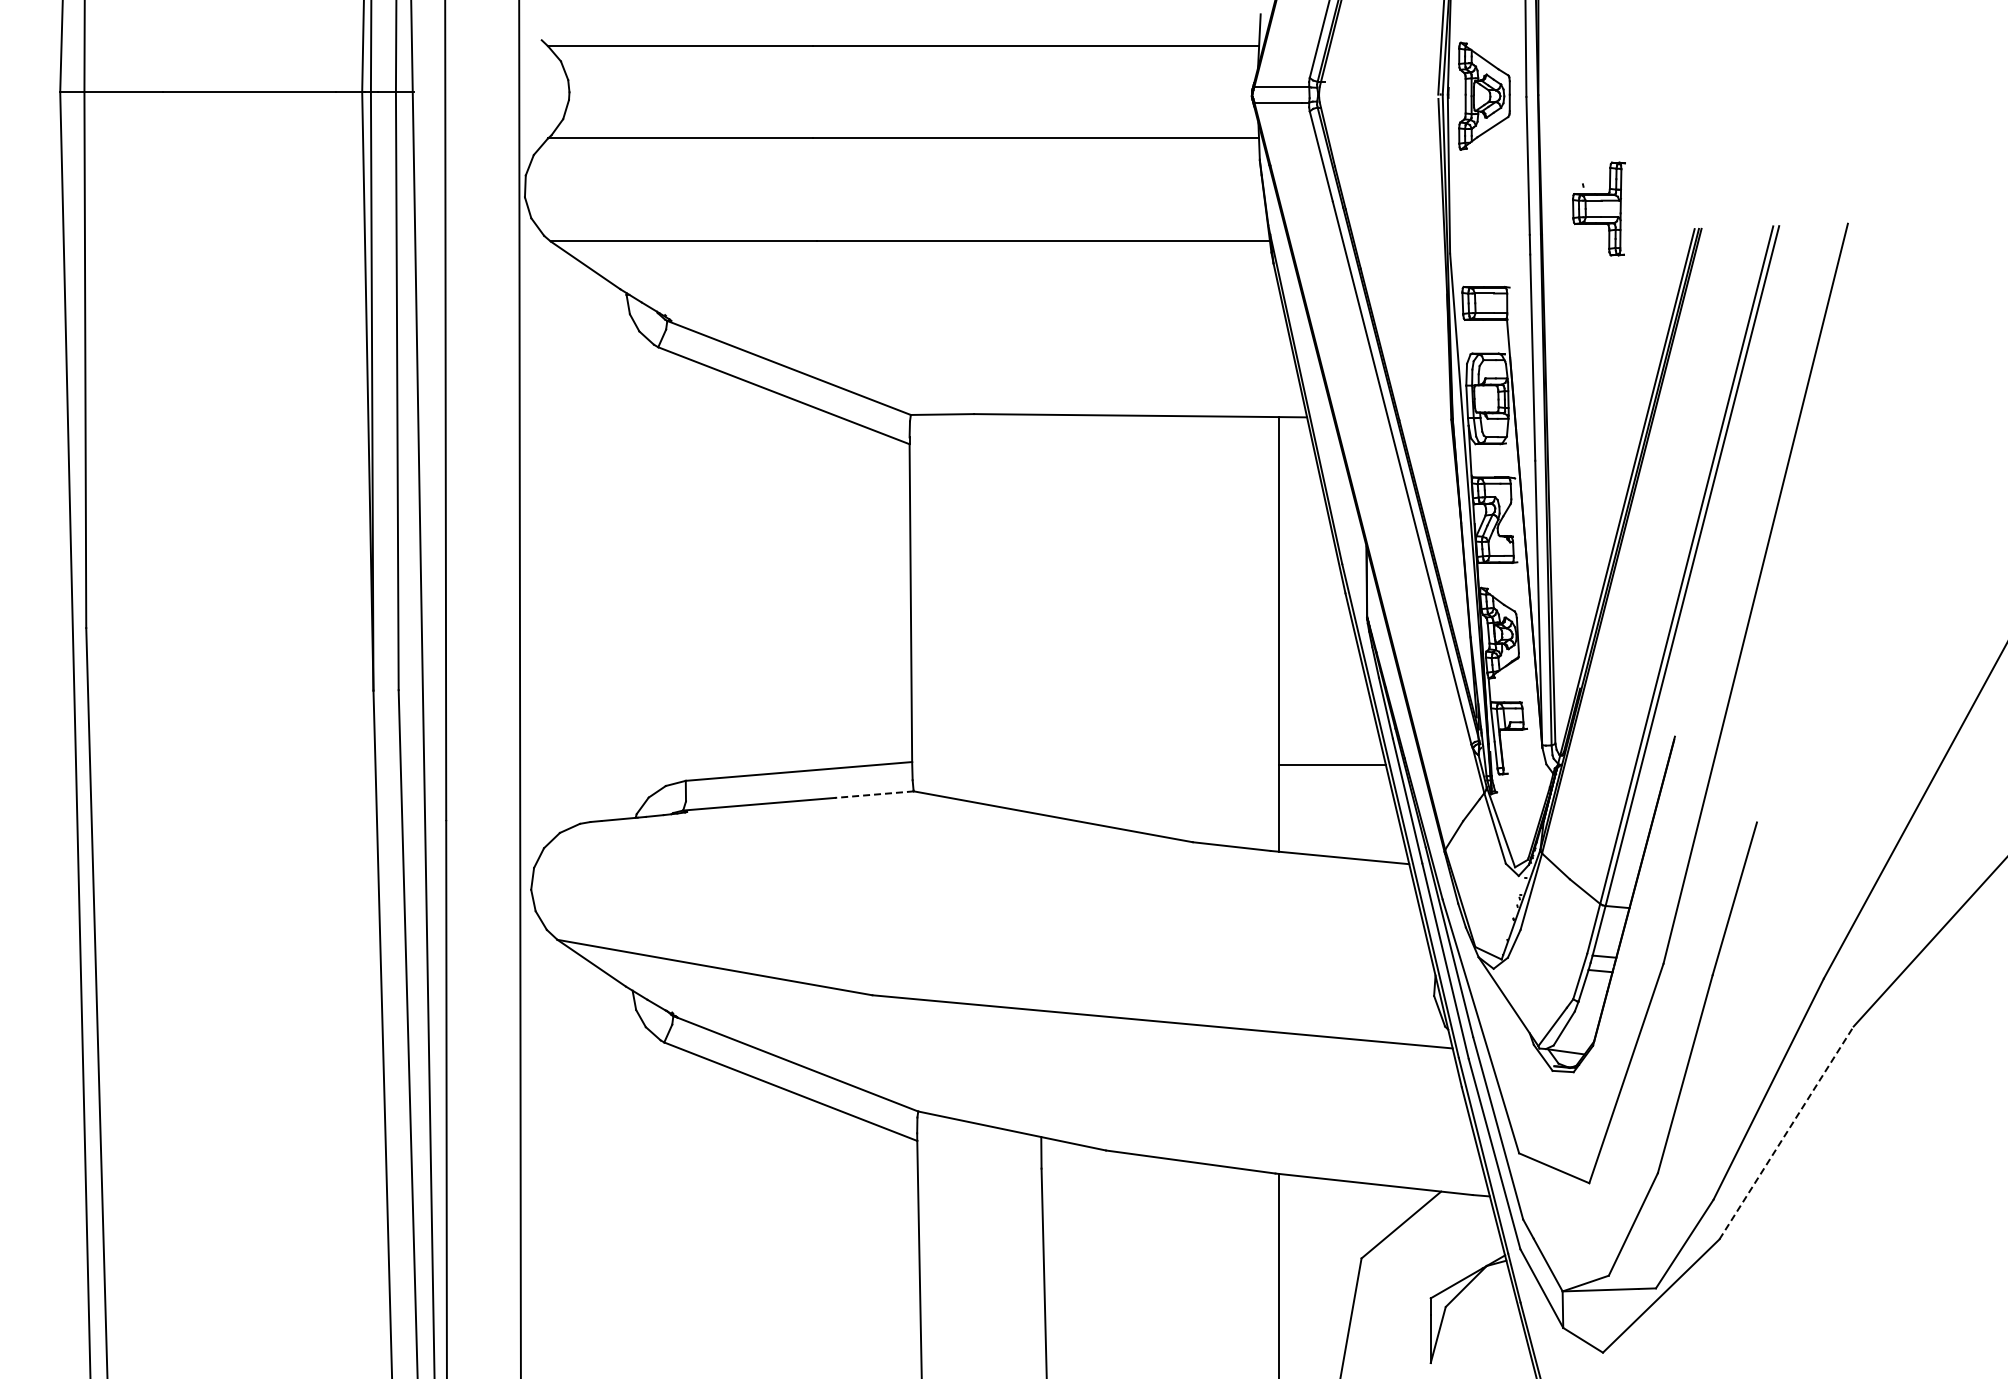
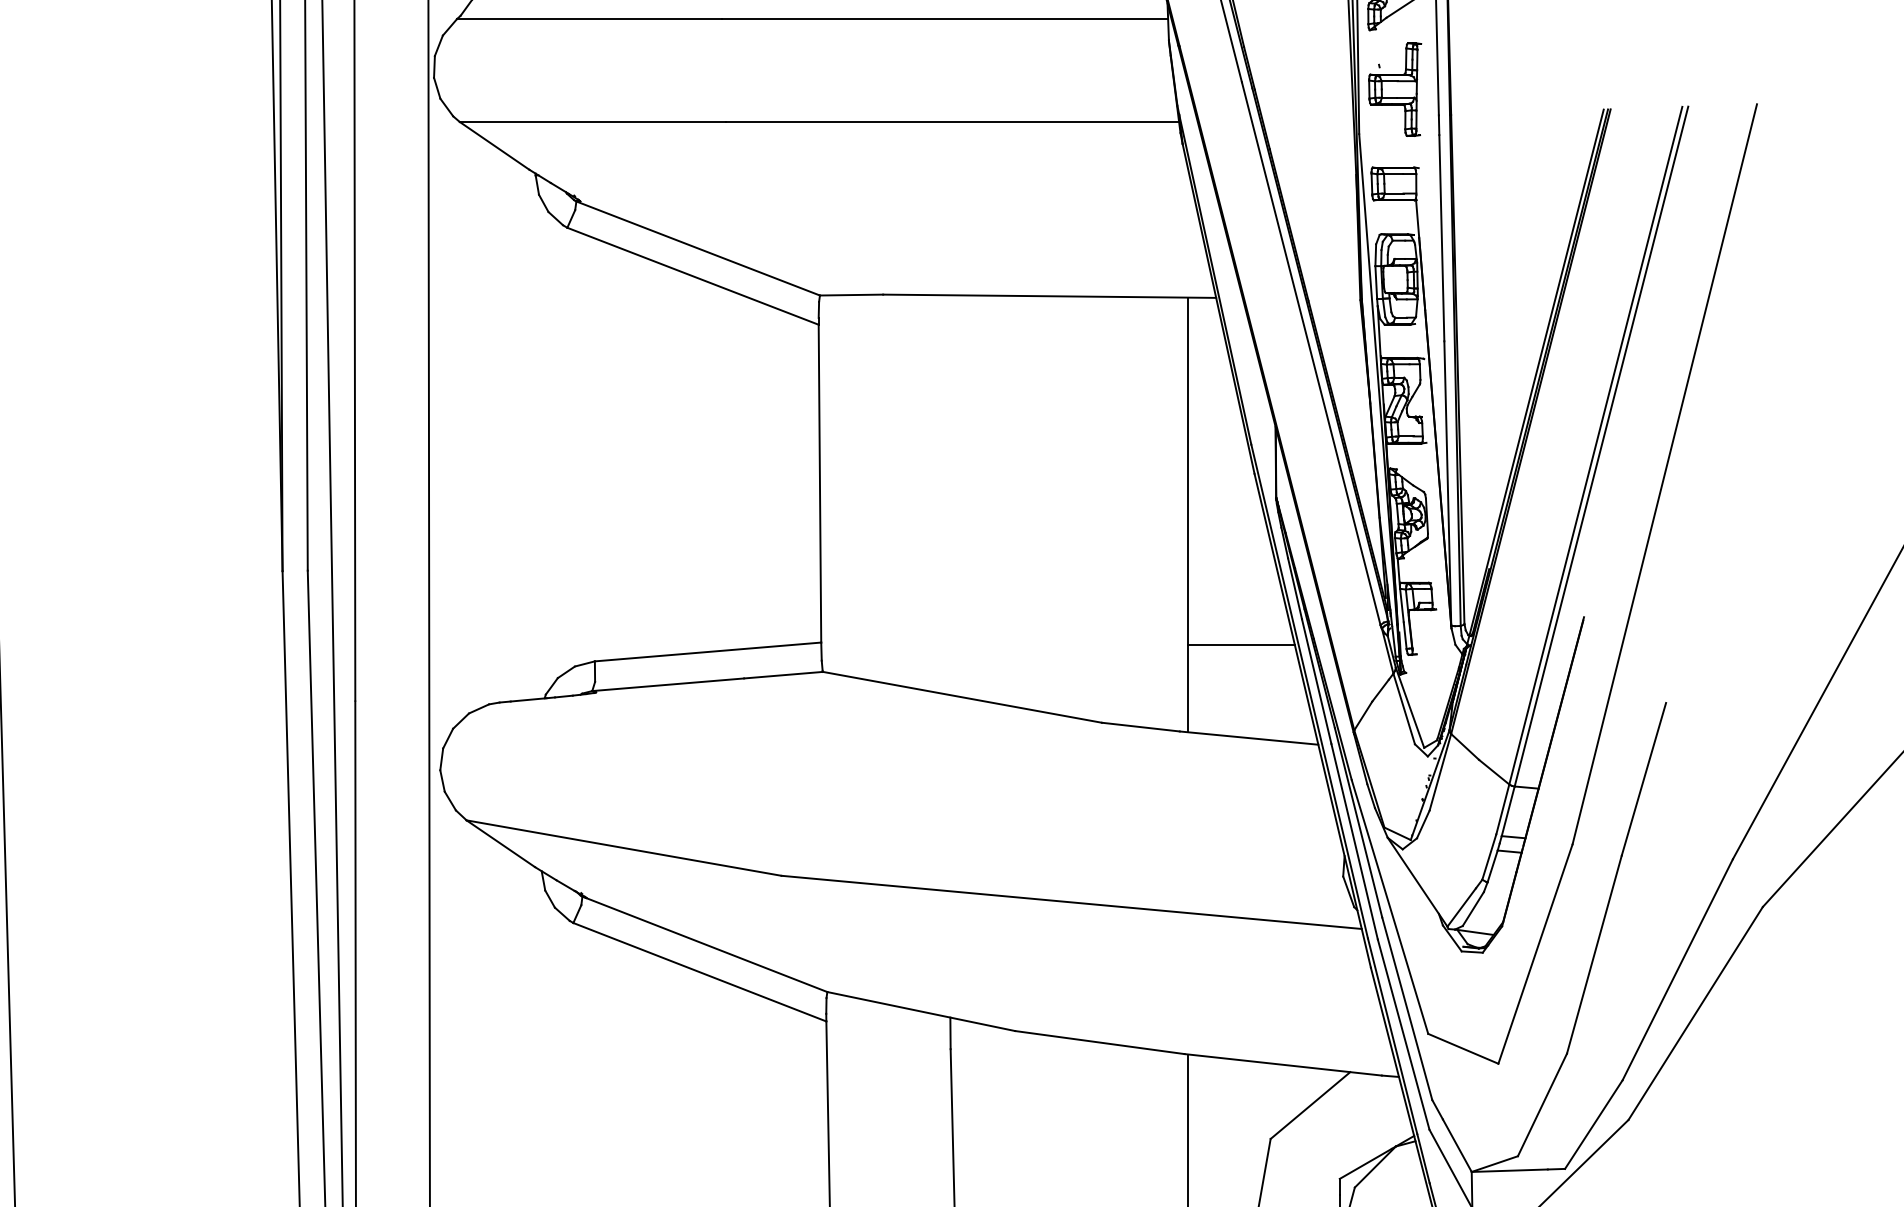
part: (1598, 208) -> (1394, 89), moved
line: (874, 794) -> (783, 675), dashed -> solid
line: (1786, 1132) -> (1695, 1013), dashed -> solid

